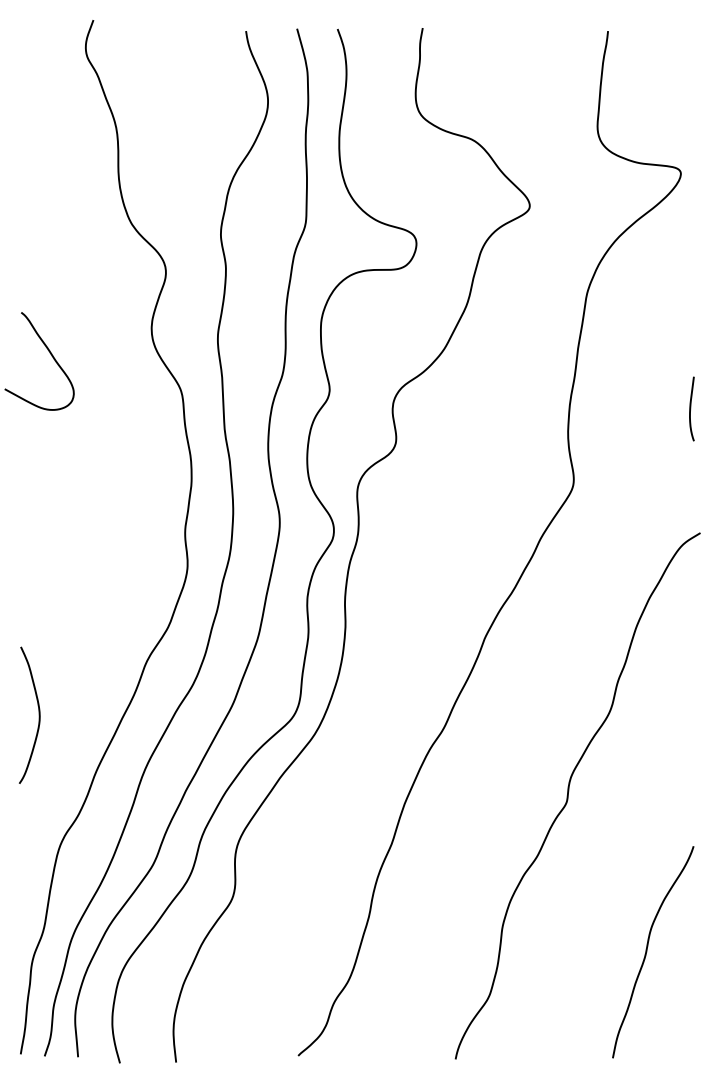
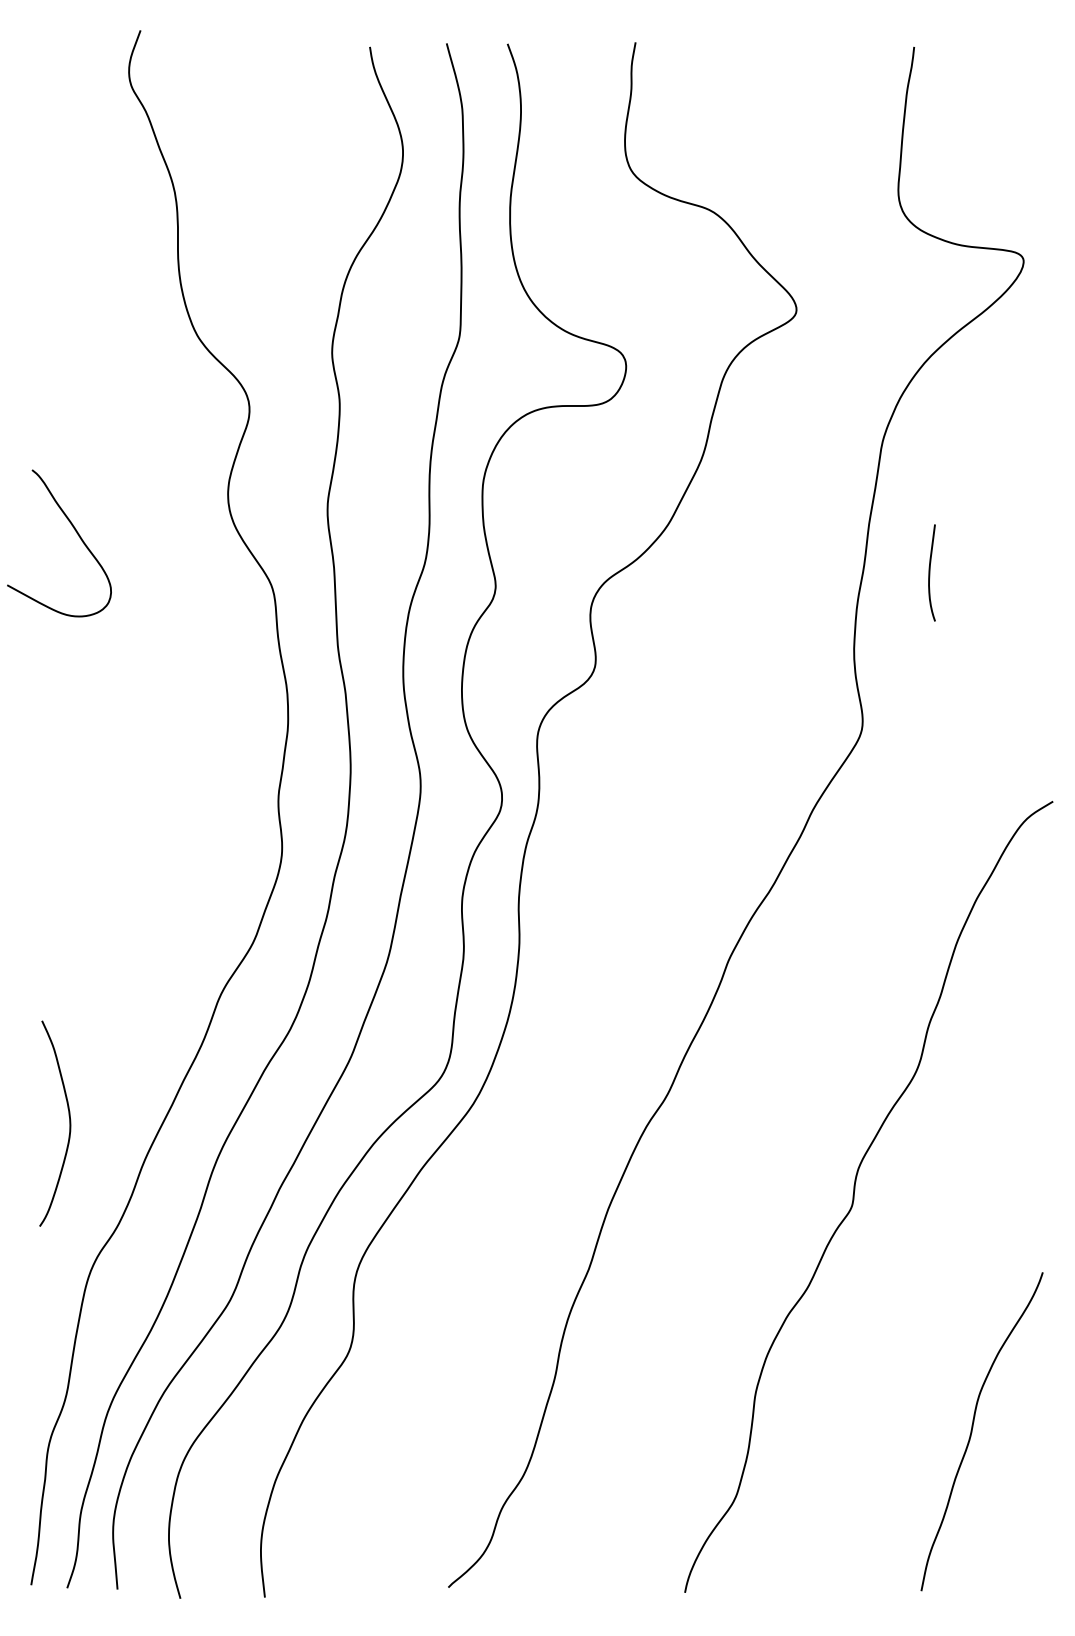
curve: (691, 408) -> (931, 572), moved
curve: (38, 714) -> (68, 1122), moved

